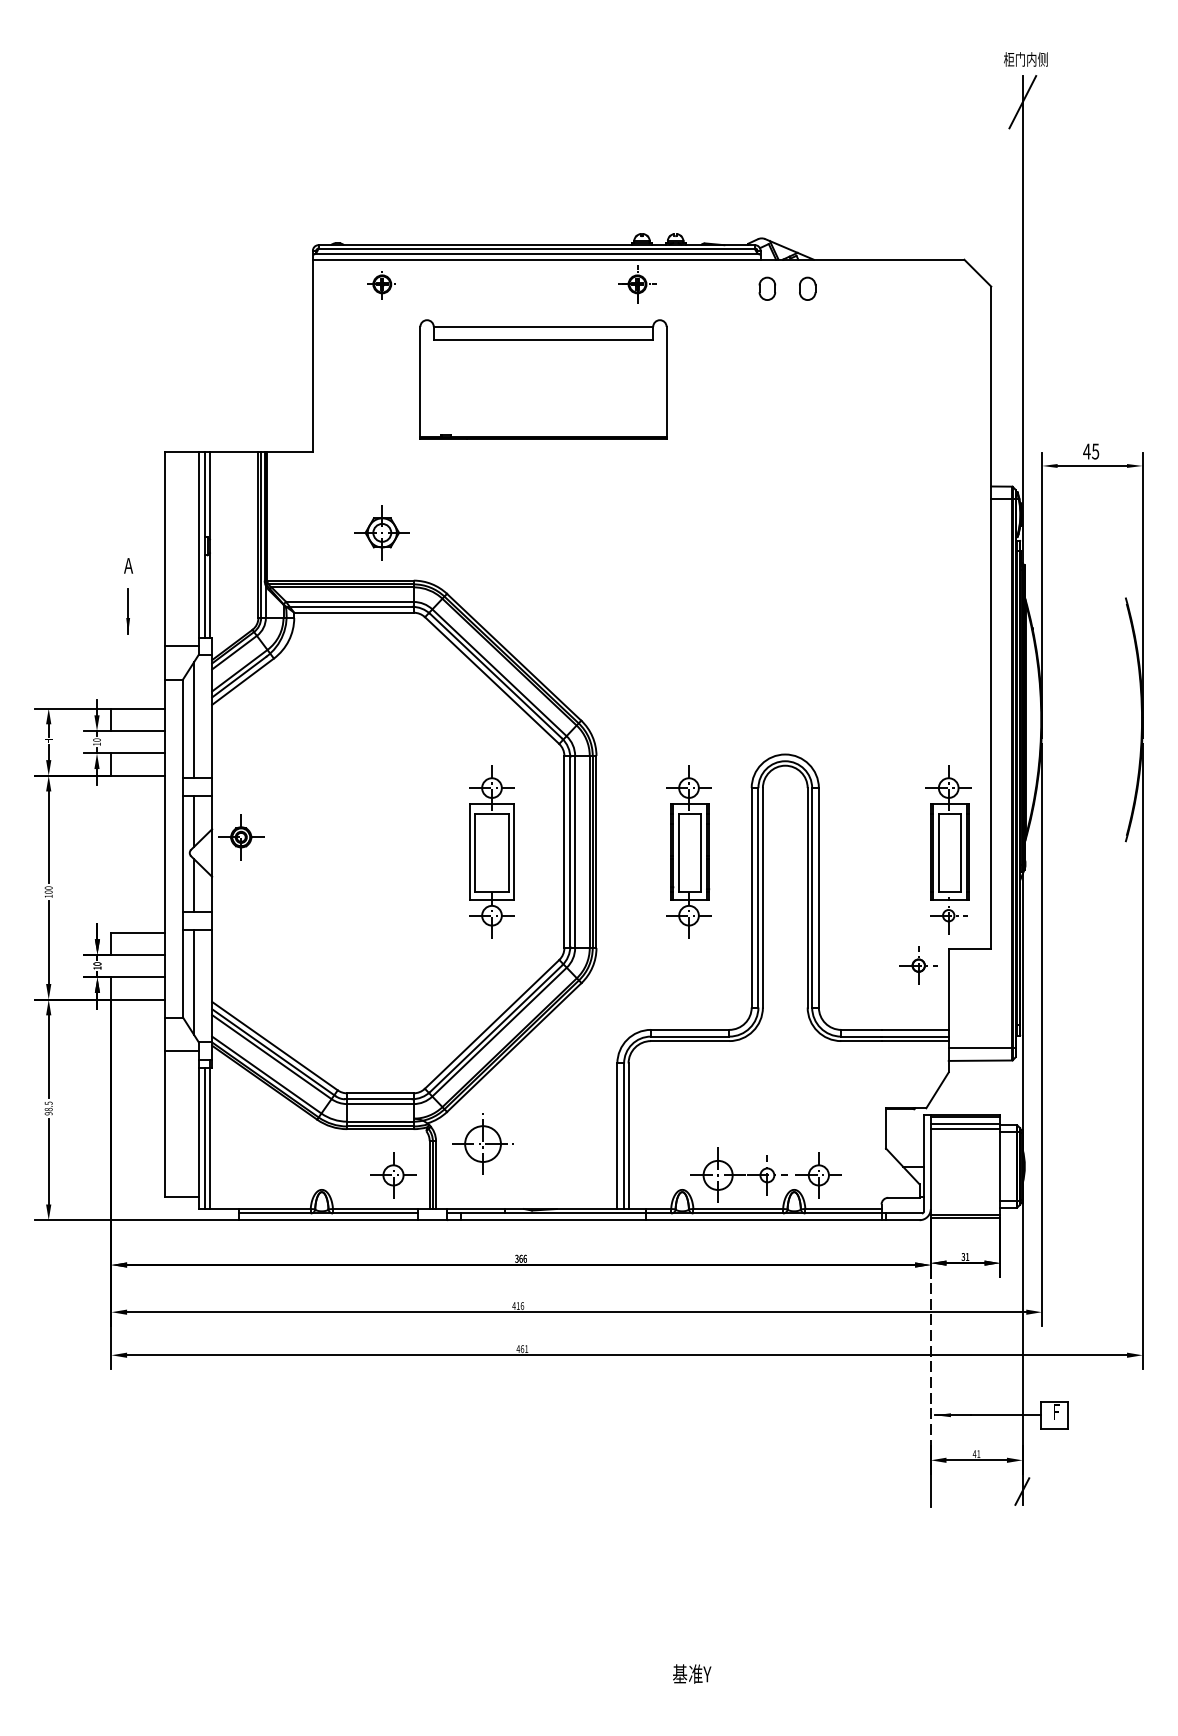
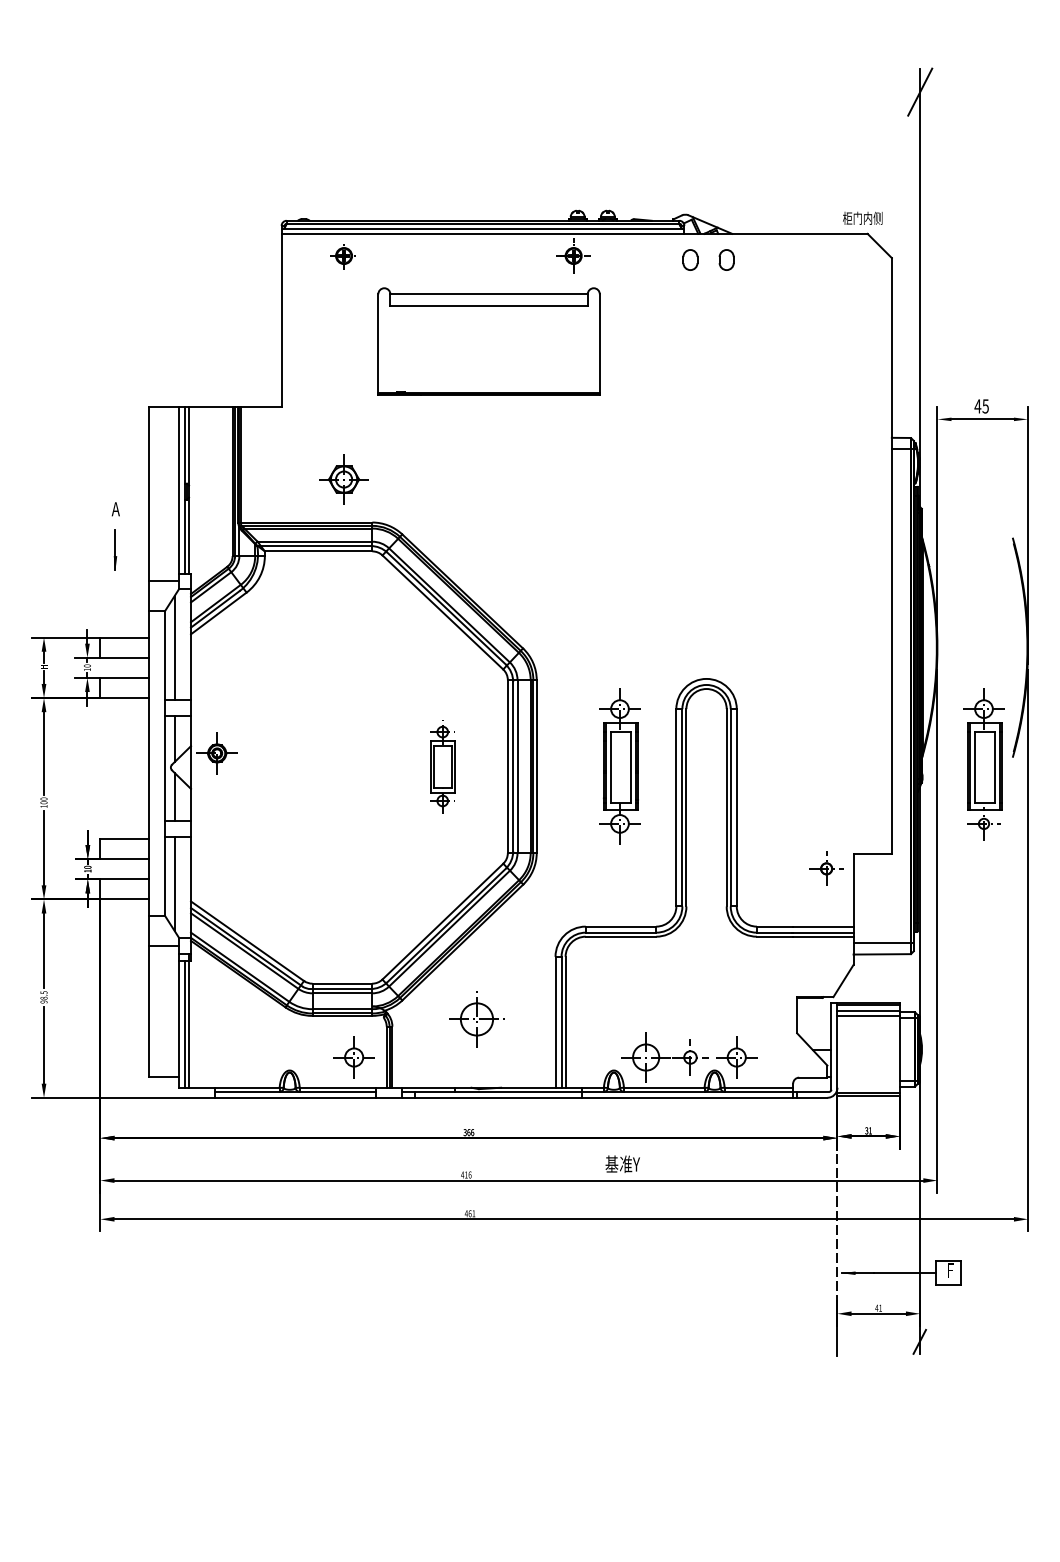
text: (1025, 59) -> (862, 218), moved
part: (948, 849) -> (983, 764), moved
part: (491, 851) -> (442, 766), size x0.6
part: (482, 1143) -> (476, 1018), moved
text: (692, 1673) -> (623, 1163), moved

